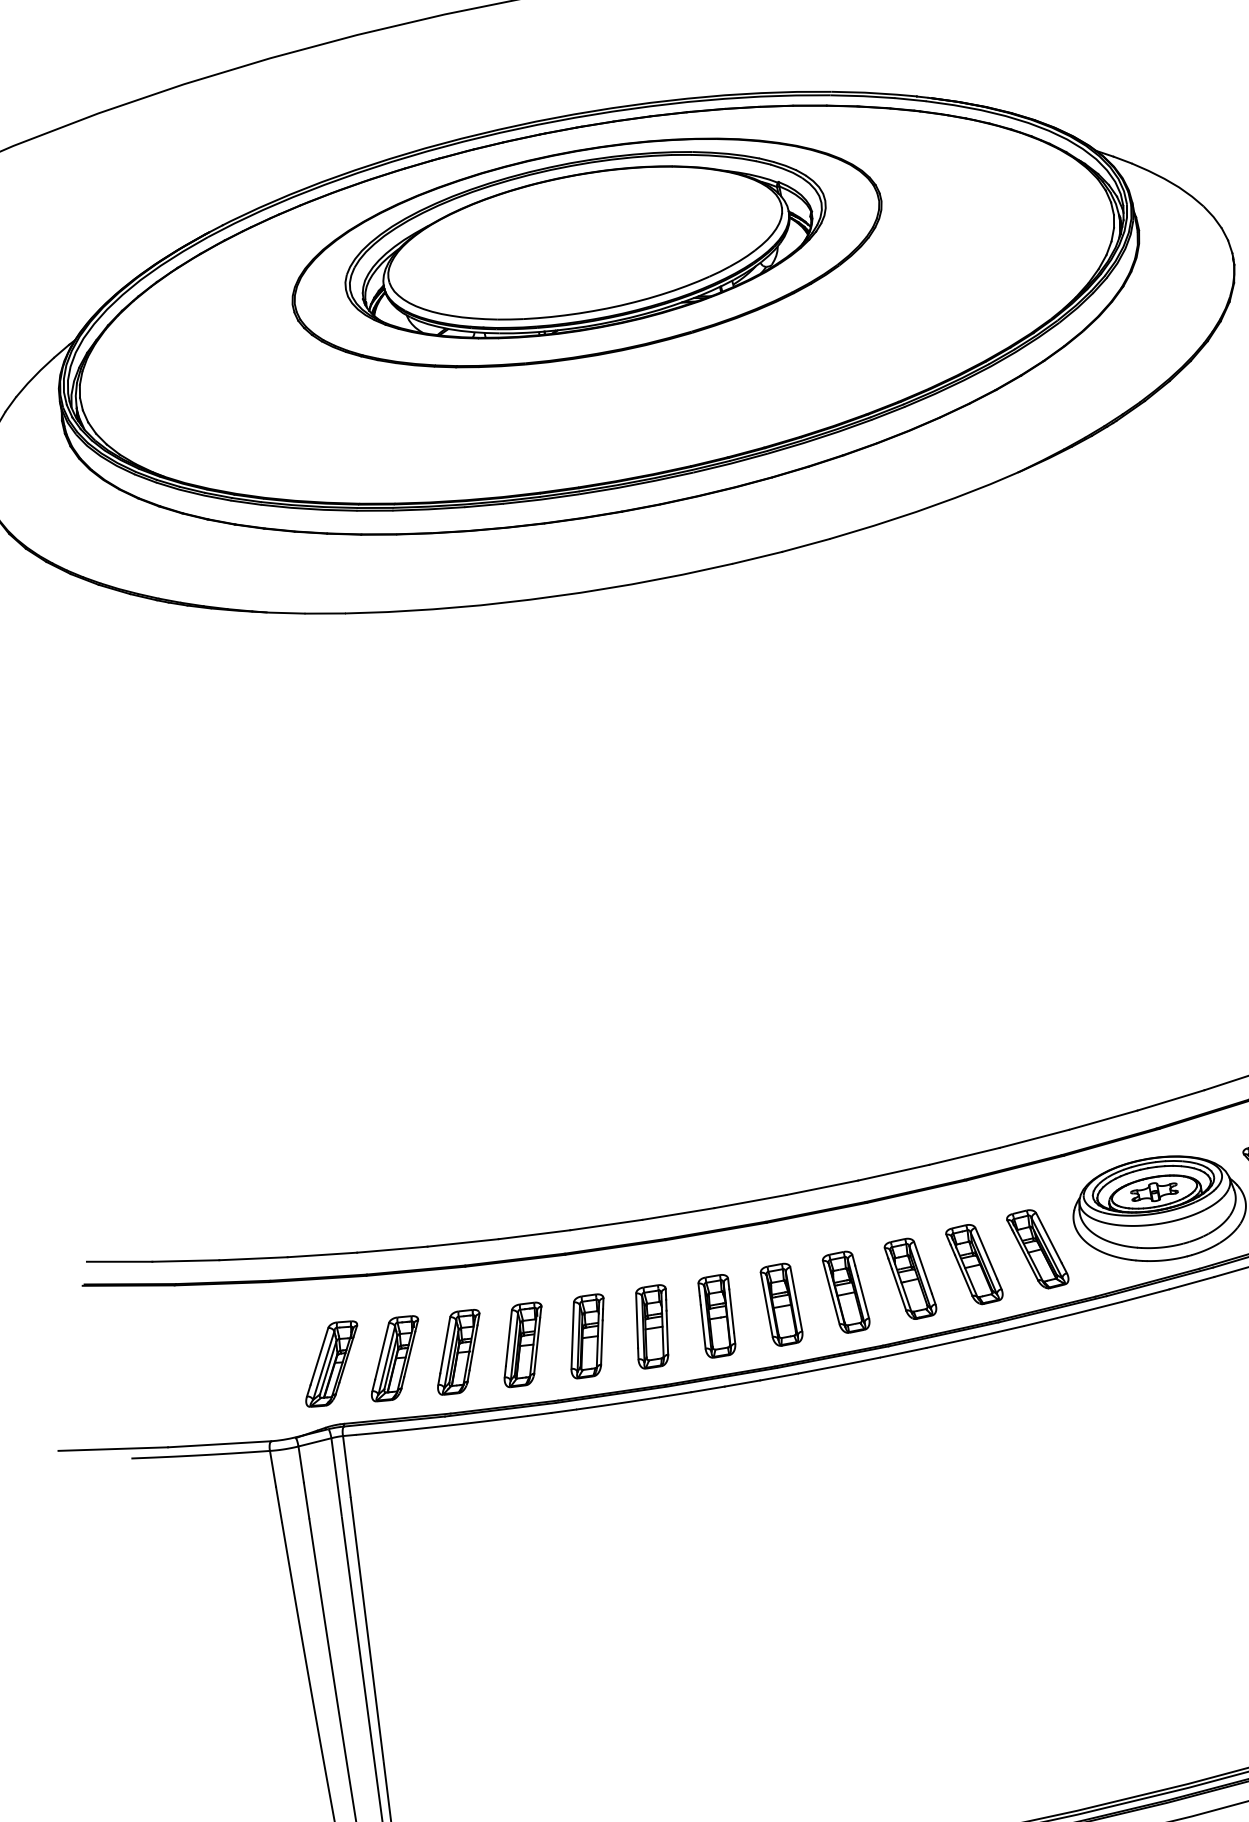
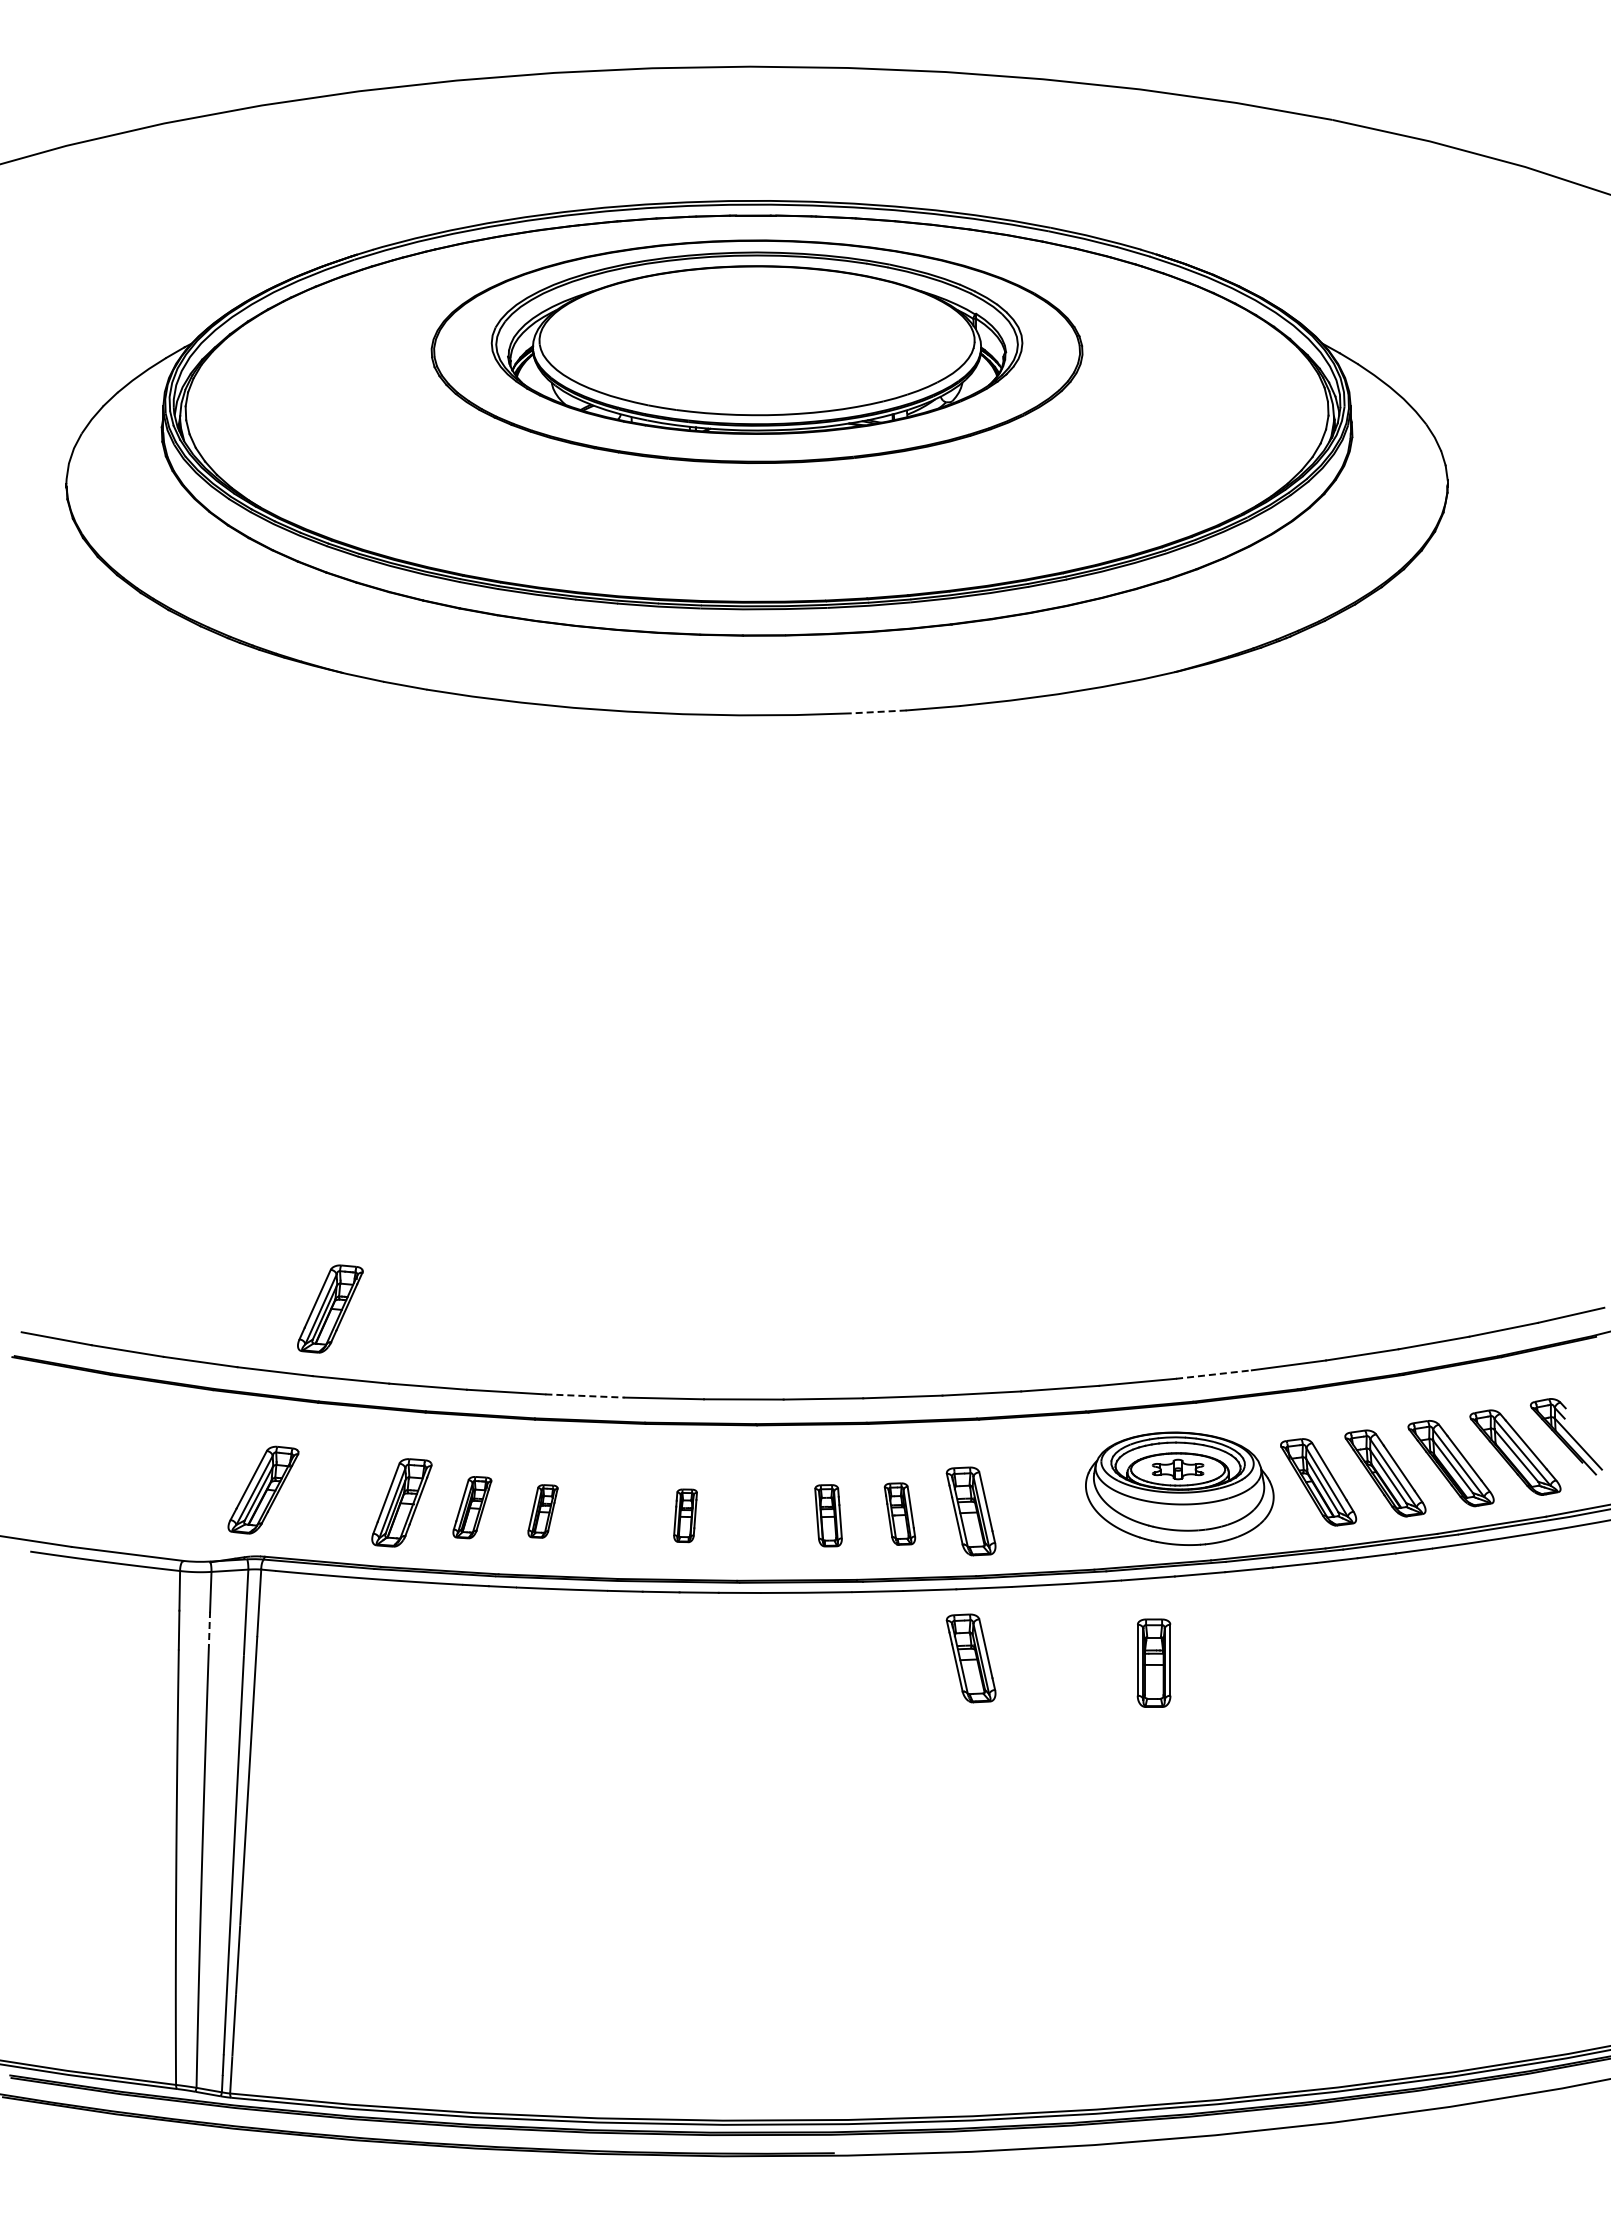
line: (756, 557) -> (878, 711), solid -> dashed
line: (1171, 1100) -> (1214, 1374), solid -> dashed
line: (606, 1225) -> (584, 1396), solid -> dashed
part: (1037, 1249) -> (1041, 1507), removed
part: (910, 1278) -> (899, 1513), size x0.7
part: (846, 1292) -> (828, 1515), size x0.7
part: (781, 1304) -> (1153, 1662), moved
part: (717, 1316) -> (685, 1515), size x0.6
part: (651, 1326) -> (613, 1513), removed
part: (587, 1336) -> (542, 1511), size x0.6
part: (523, 1344) -> (472, 1507), size x0.7
part: (395, 1358) -> (330, 1308), moved
part: (998, 1397) -> (970, 1658), added
line: (306, 1500) -> (209, 1631), solid -> dashed

